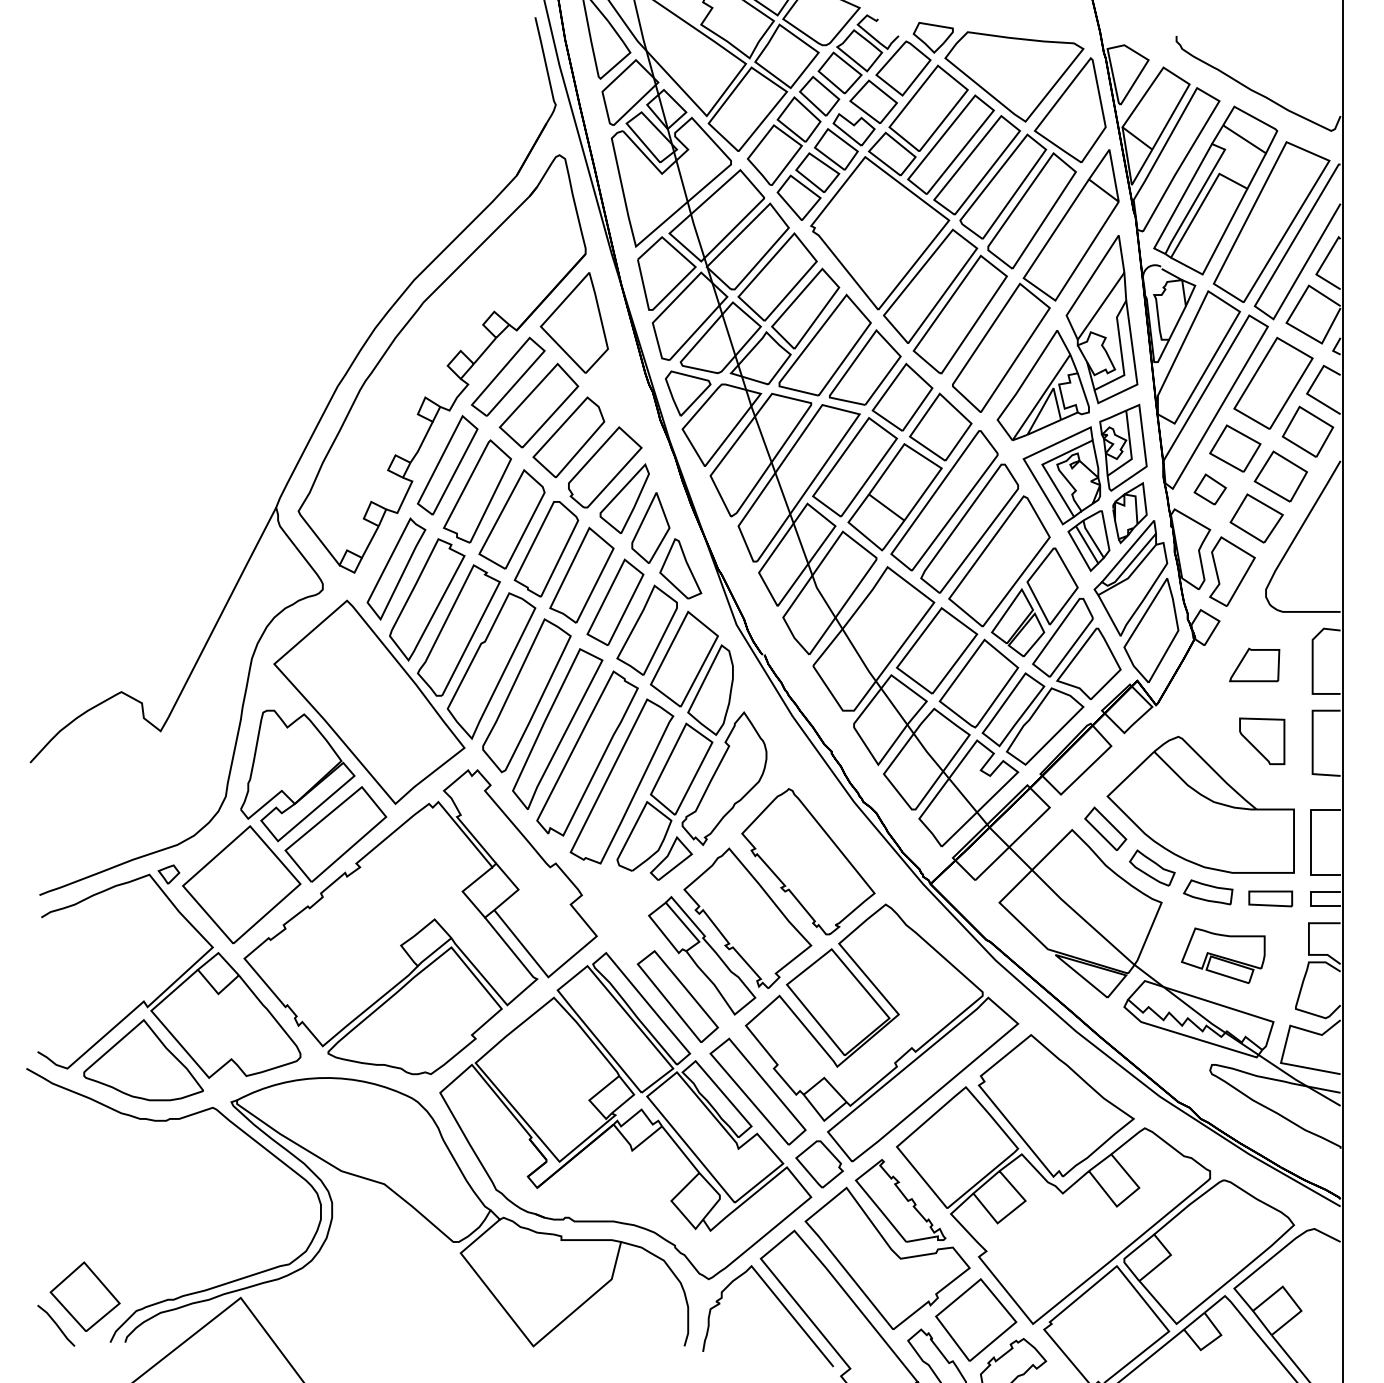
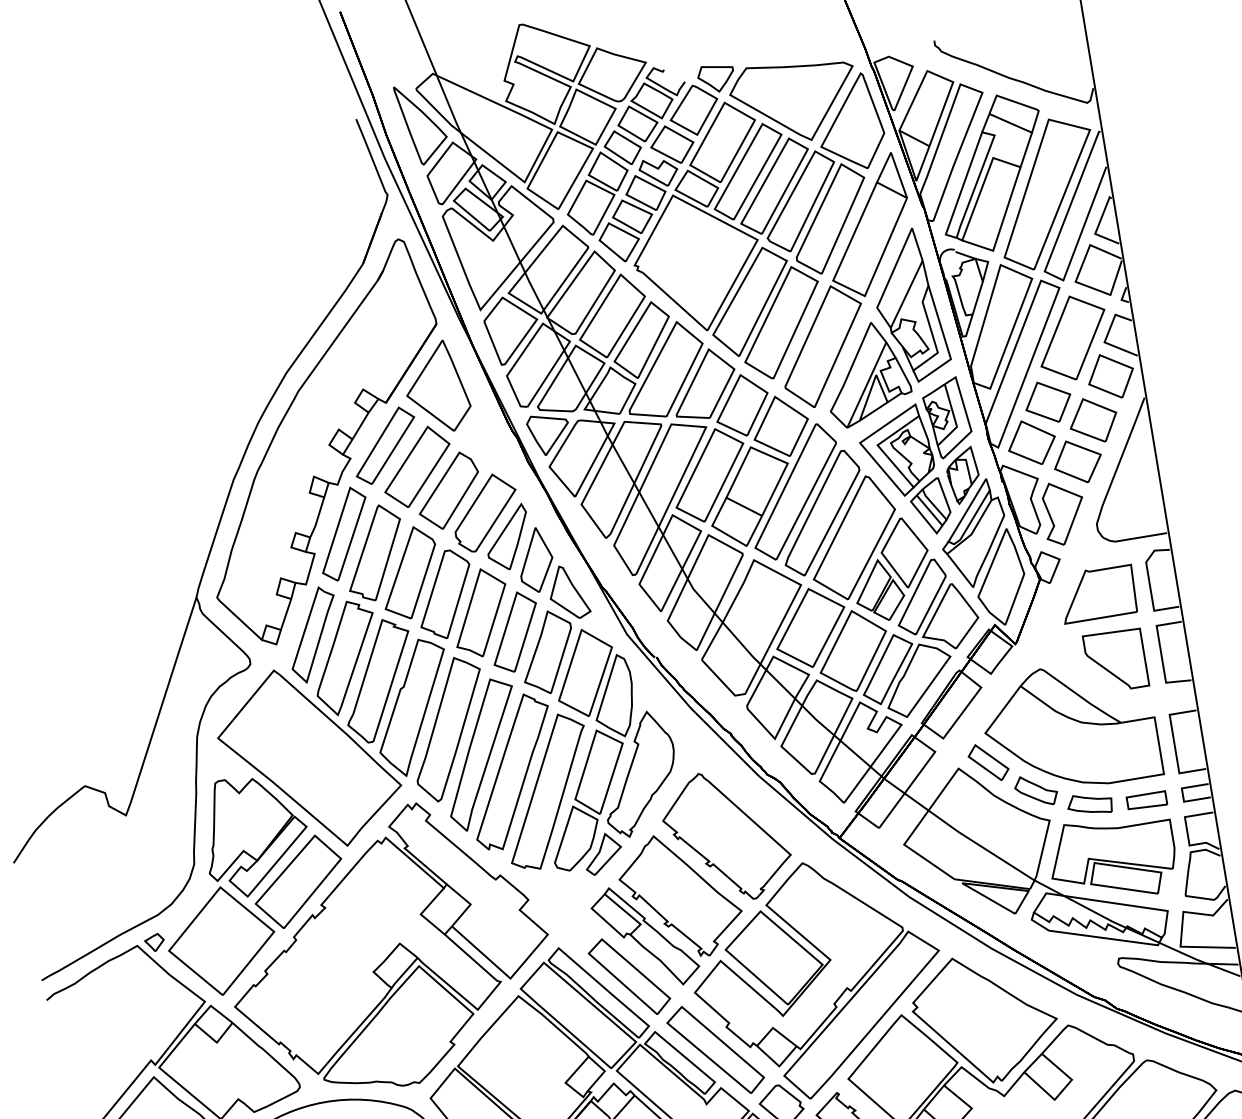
part: (1210, 489) -> (1032, 442), size x1.67
part: (1254, 664) -> (1097, 593), size x1.67
part: (1261, 740) -> (1115, 660), size x1.43
part: (1223, 955) -> (1113, 858), size x1.67

